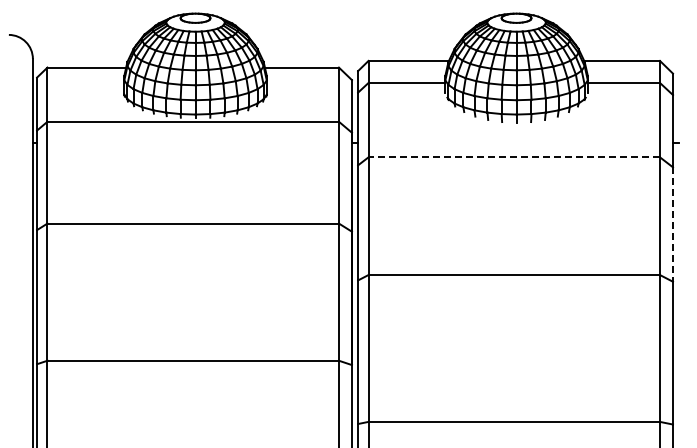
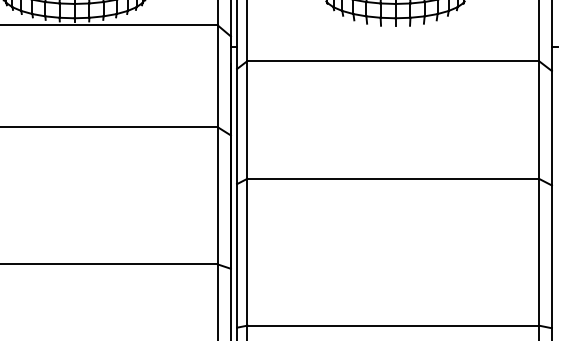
line: (514, 157) -> (393, 61), dashed -> solid
line: (672, 225) -> (551, 129), dashed -> solid

